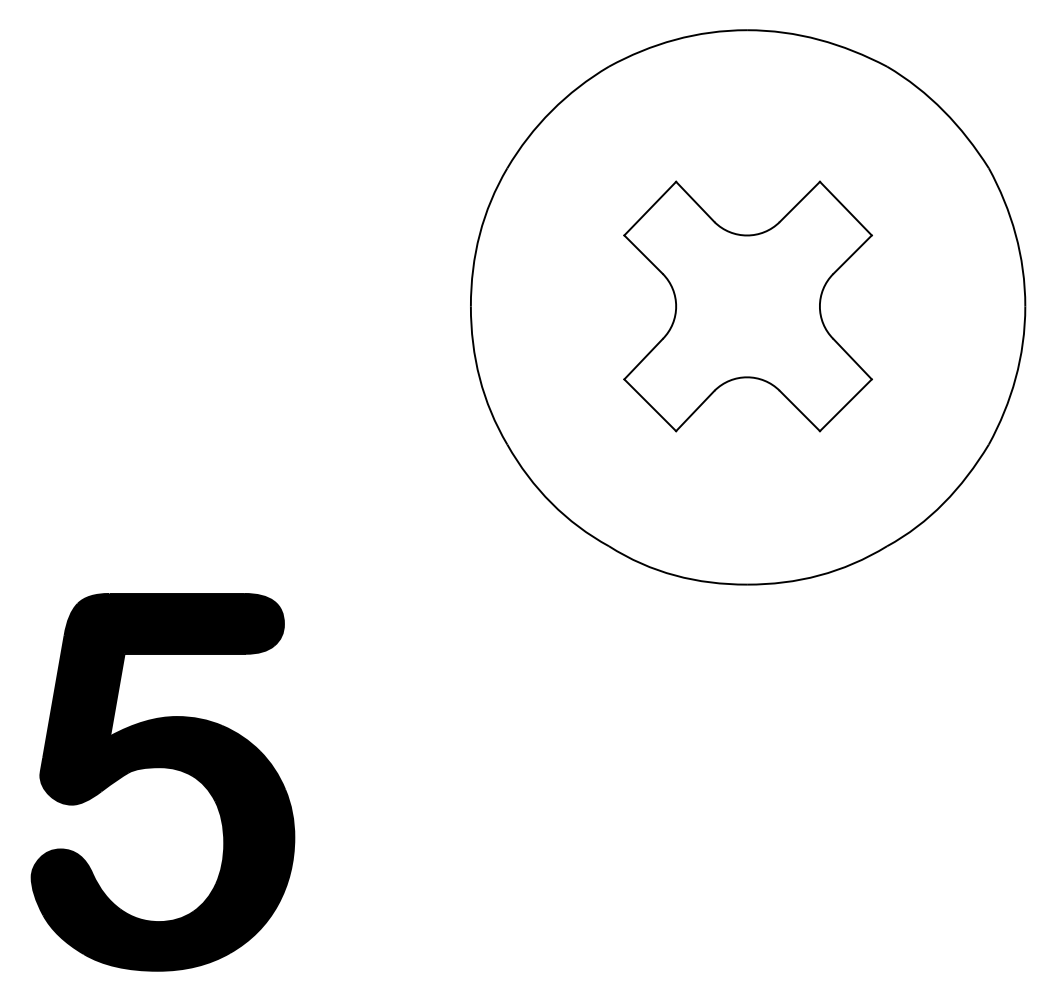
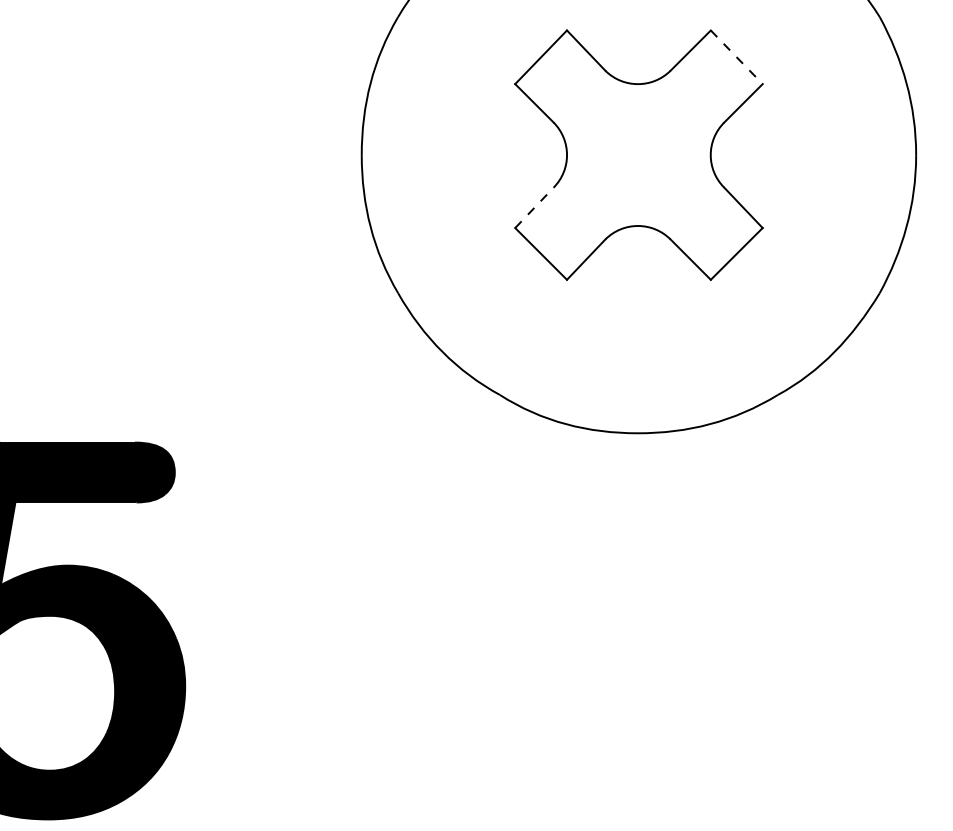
line: (846, 209) -> (737, 58), solid -> dashed
line: (643, 359) -> (534, 208), solid -> dashed

